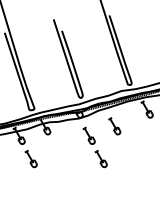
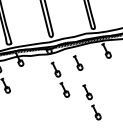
part: (133, 171) -> (91, 102), added

